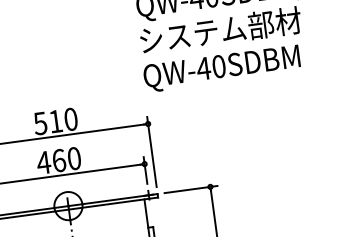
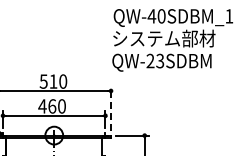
text: (211, 66) -> (155, 60), QW-40SDBM -> QW-23SDBM
line: (152, 151) -> (111, 108), solid -> dashed

